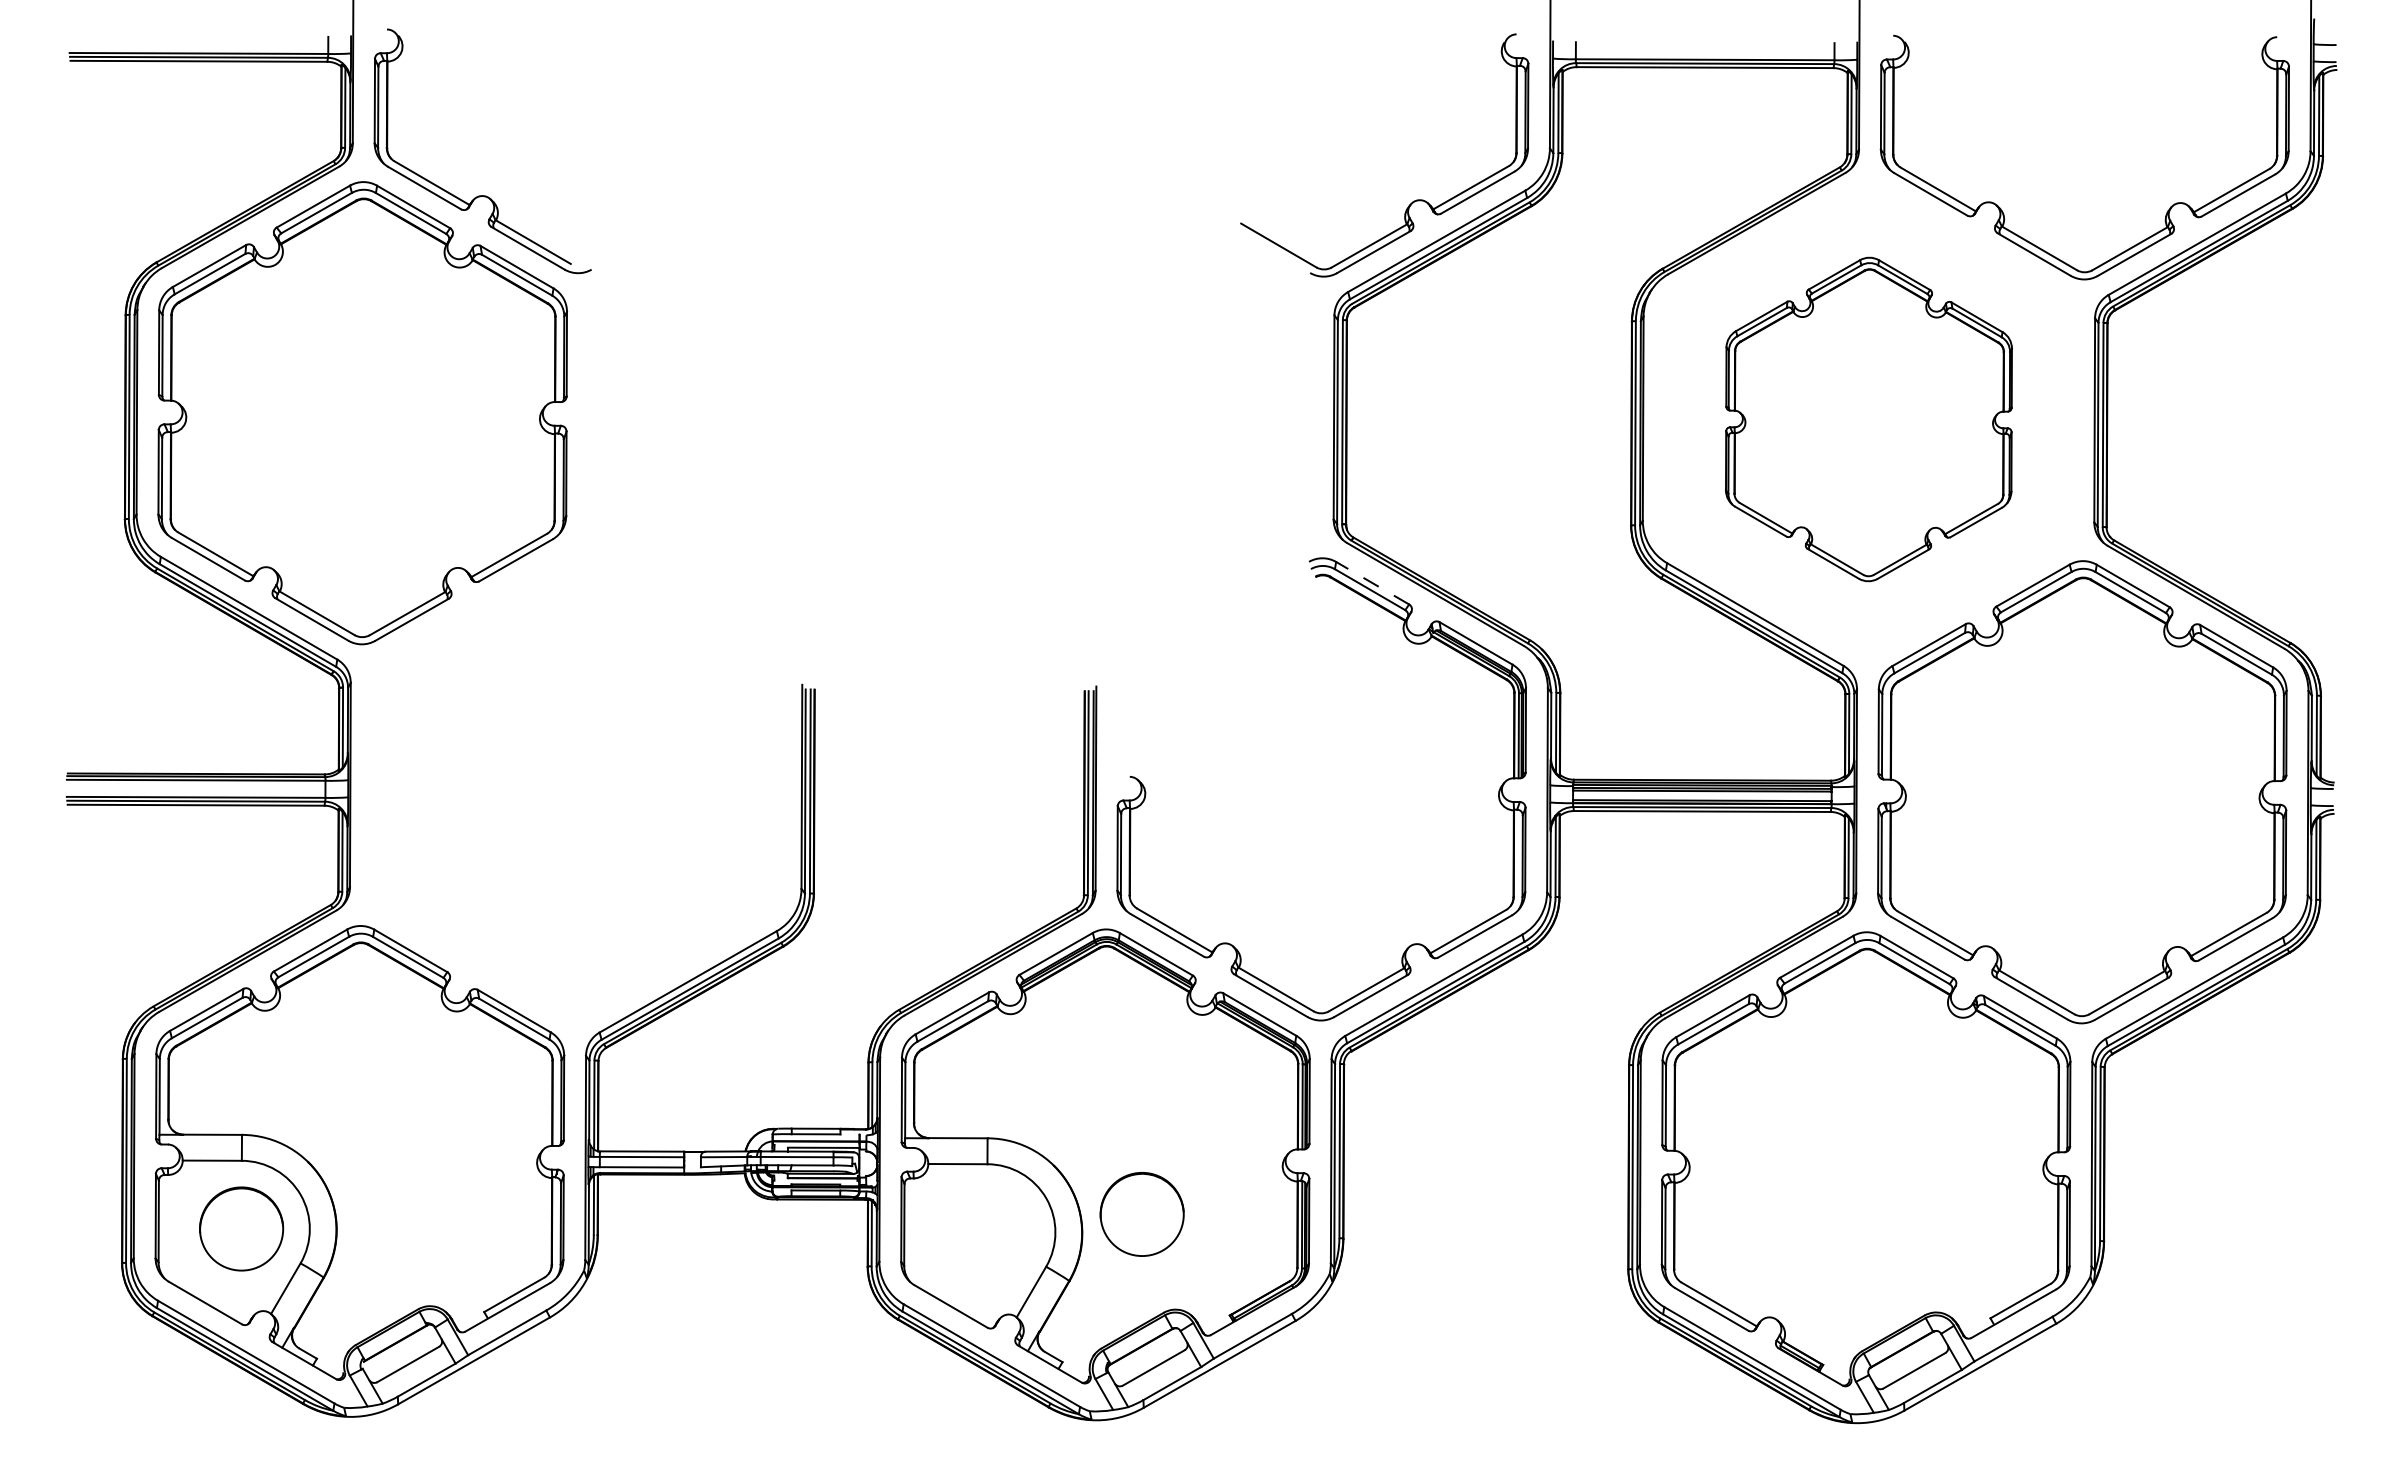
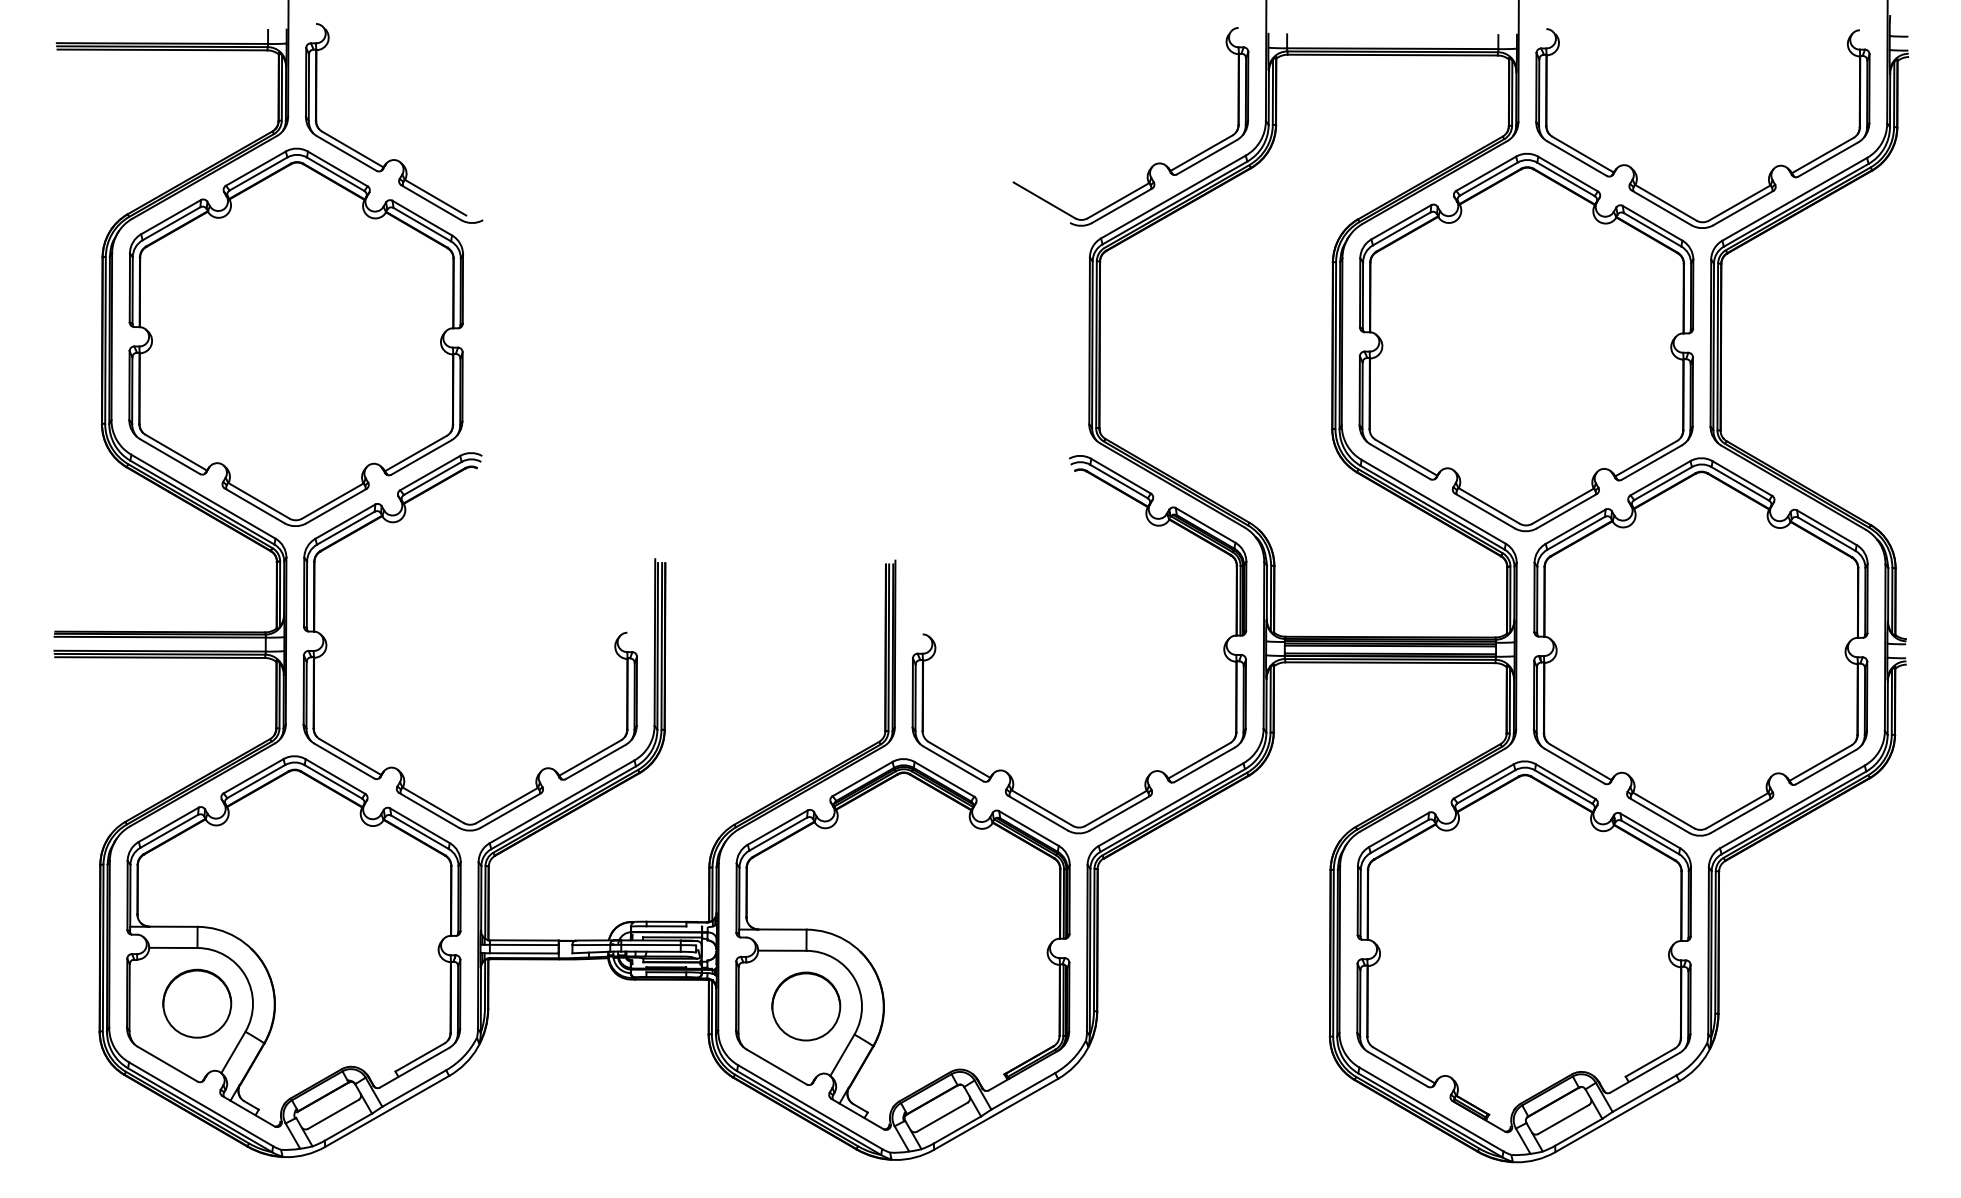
part: (1868, 419) -> (1526, 342), size x1.43
line: (1372, 582) -> (1120, 475), dashed -> solid
part: (489, 638) -> (399, 521), added
circle: (1141, 1214) -> (805, 1006), moved

